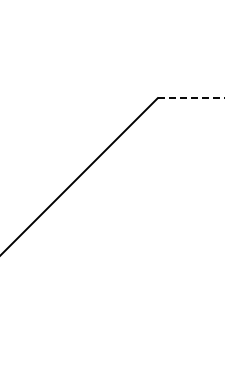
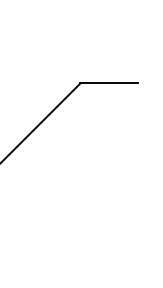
line: (191, 98) -> (109, 83), dashed -> solid

